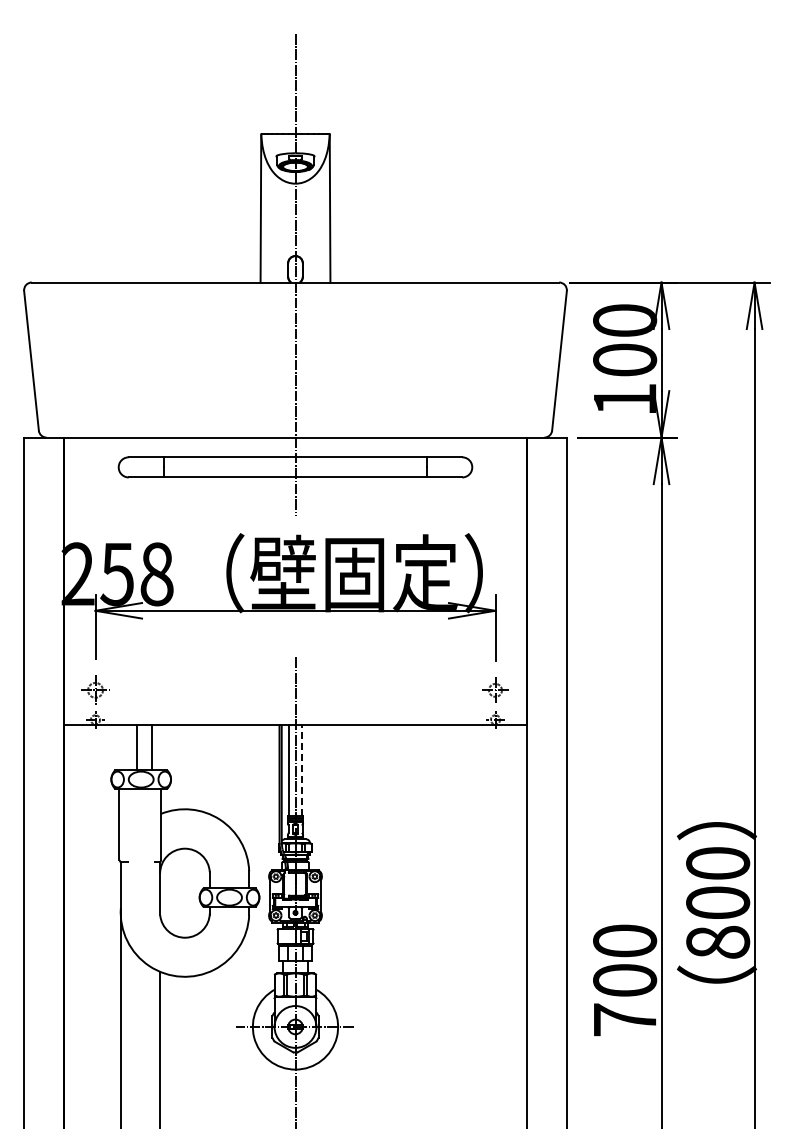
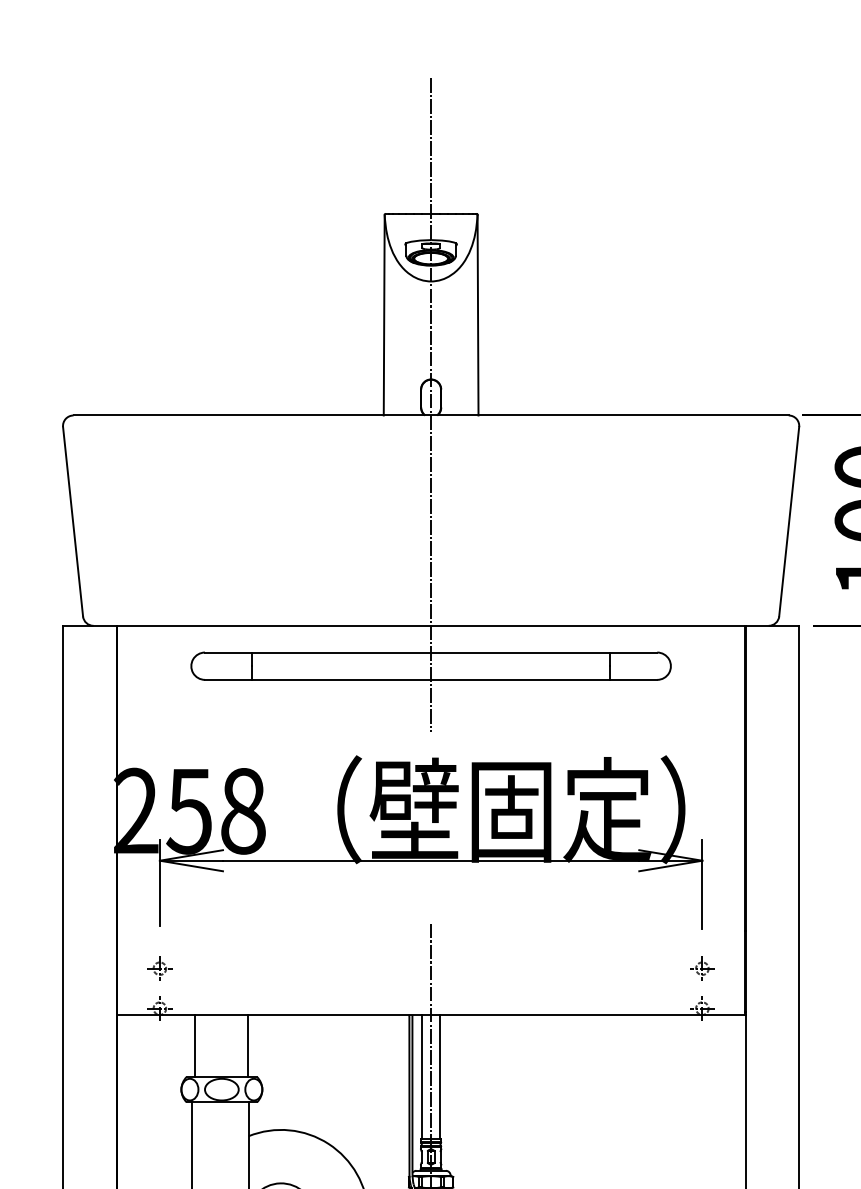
part: (95, 690) -> (159, 968), size x0.62
part: (495, 690) -> (702, 968), size x0.71
line: (136, 747) -> (248, 1046), moved
line: (151, 747) -> (195, 1046), moved
line: (302, 770) -> (440, 1077), dashed -> solid

